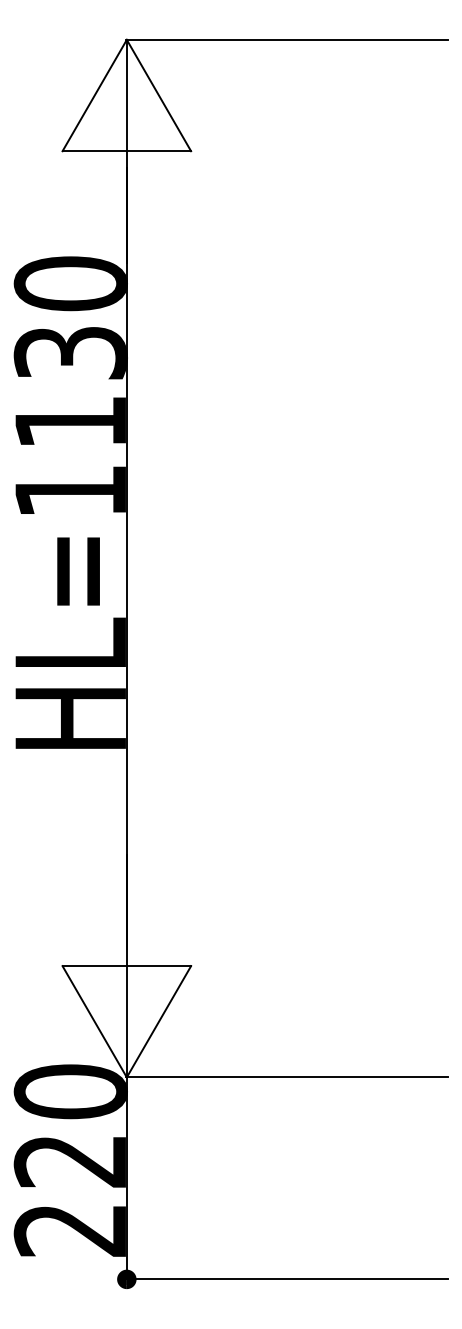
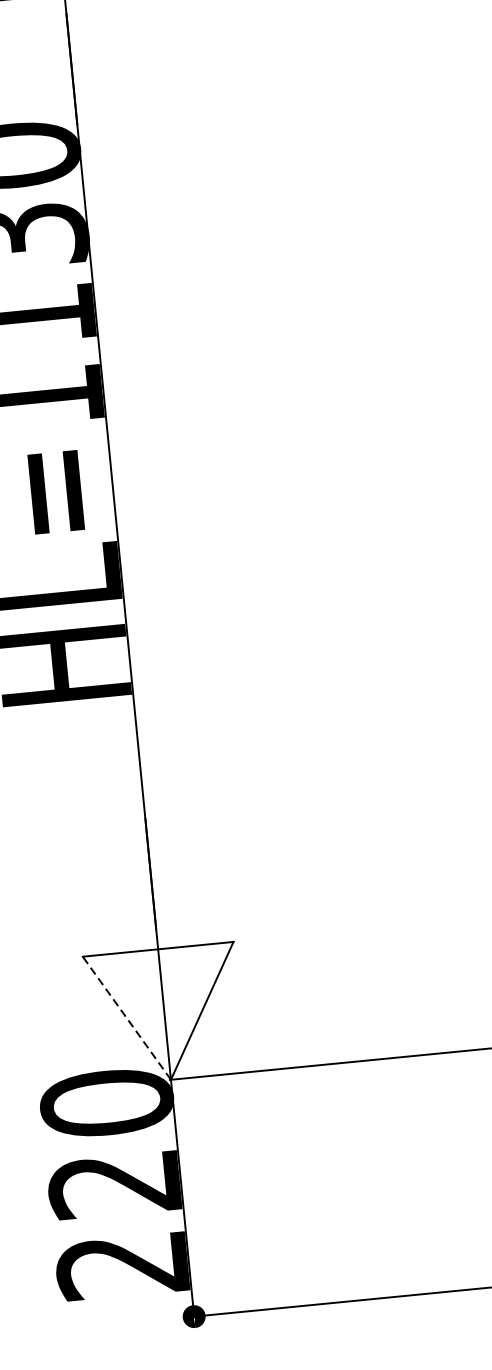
line: (94, 1021) -> (126, 1017), solid -> dashed

